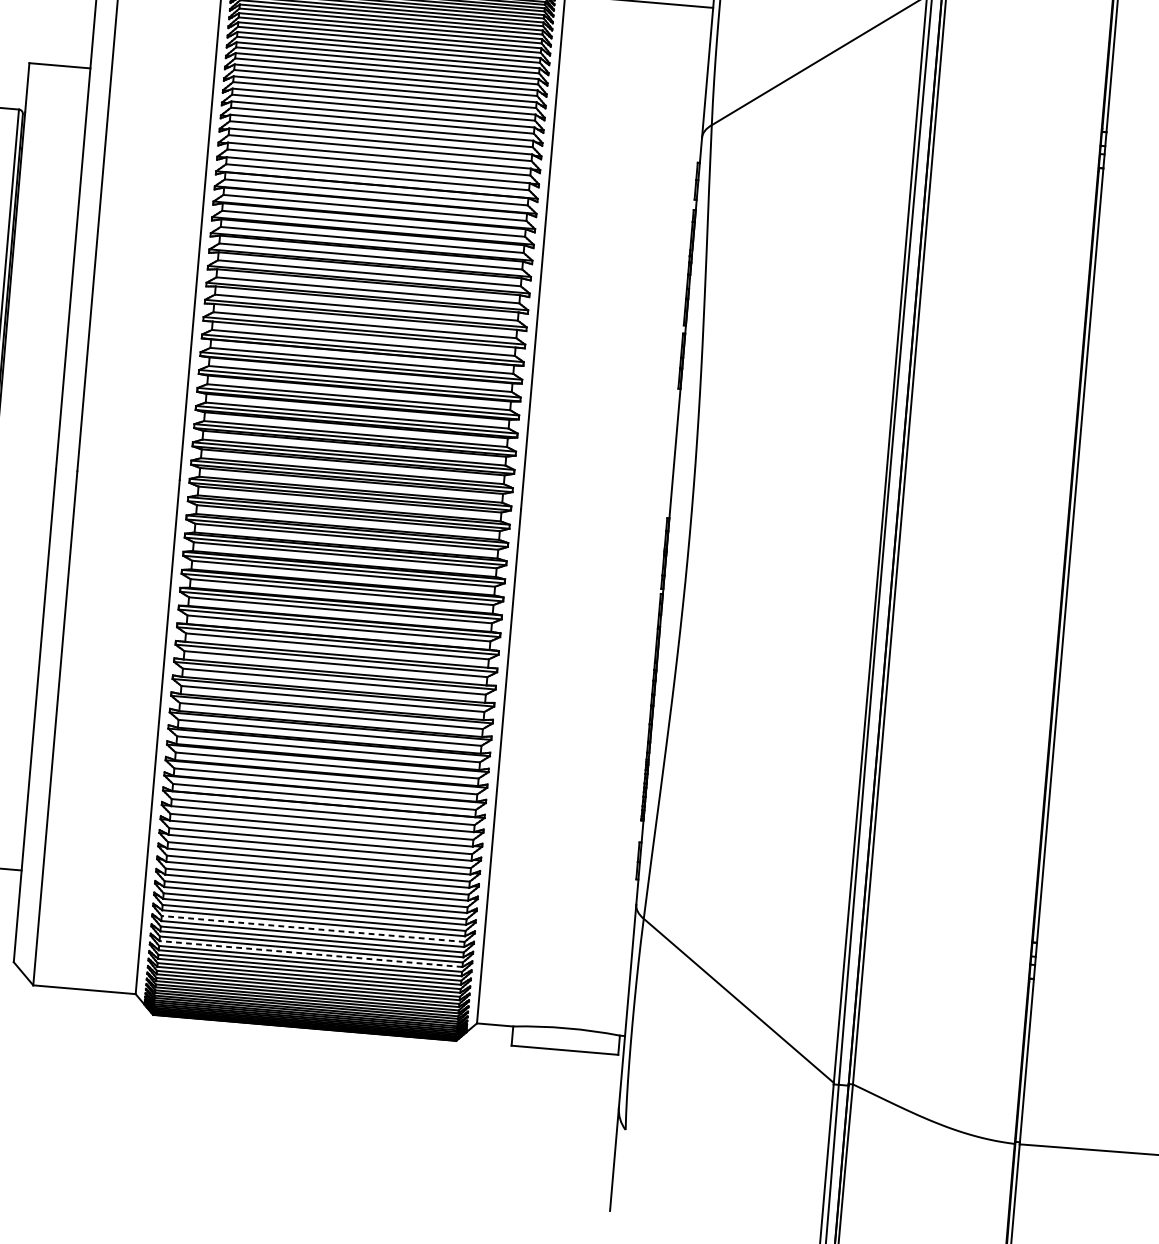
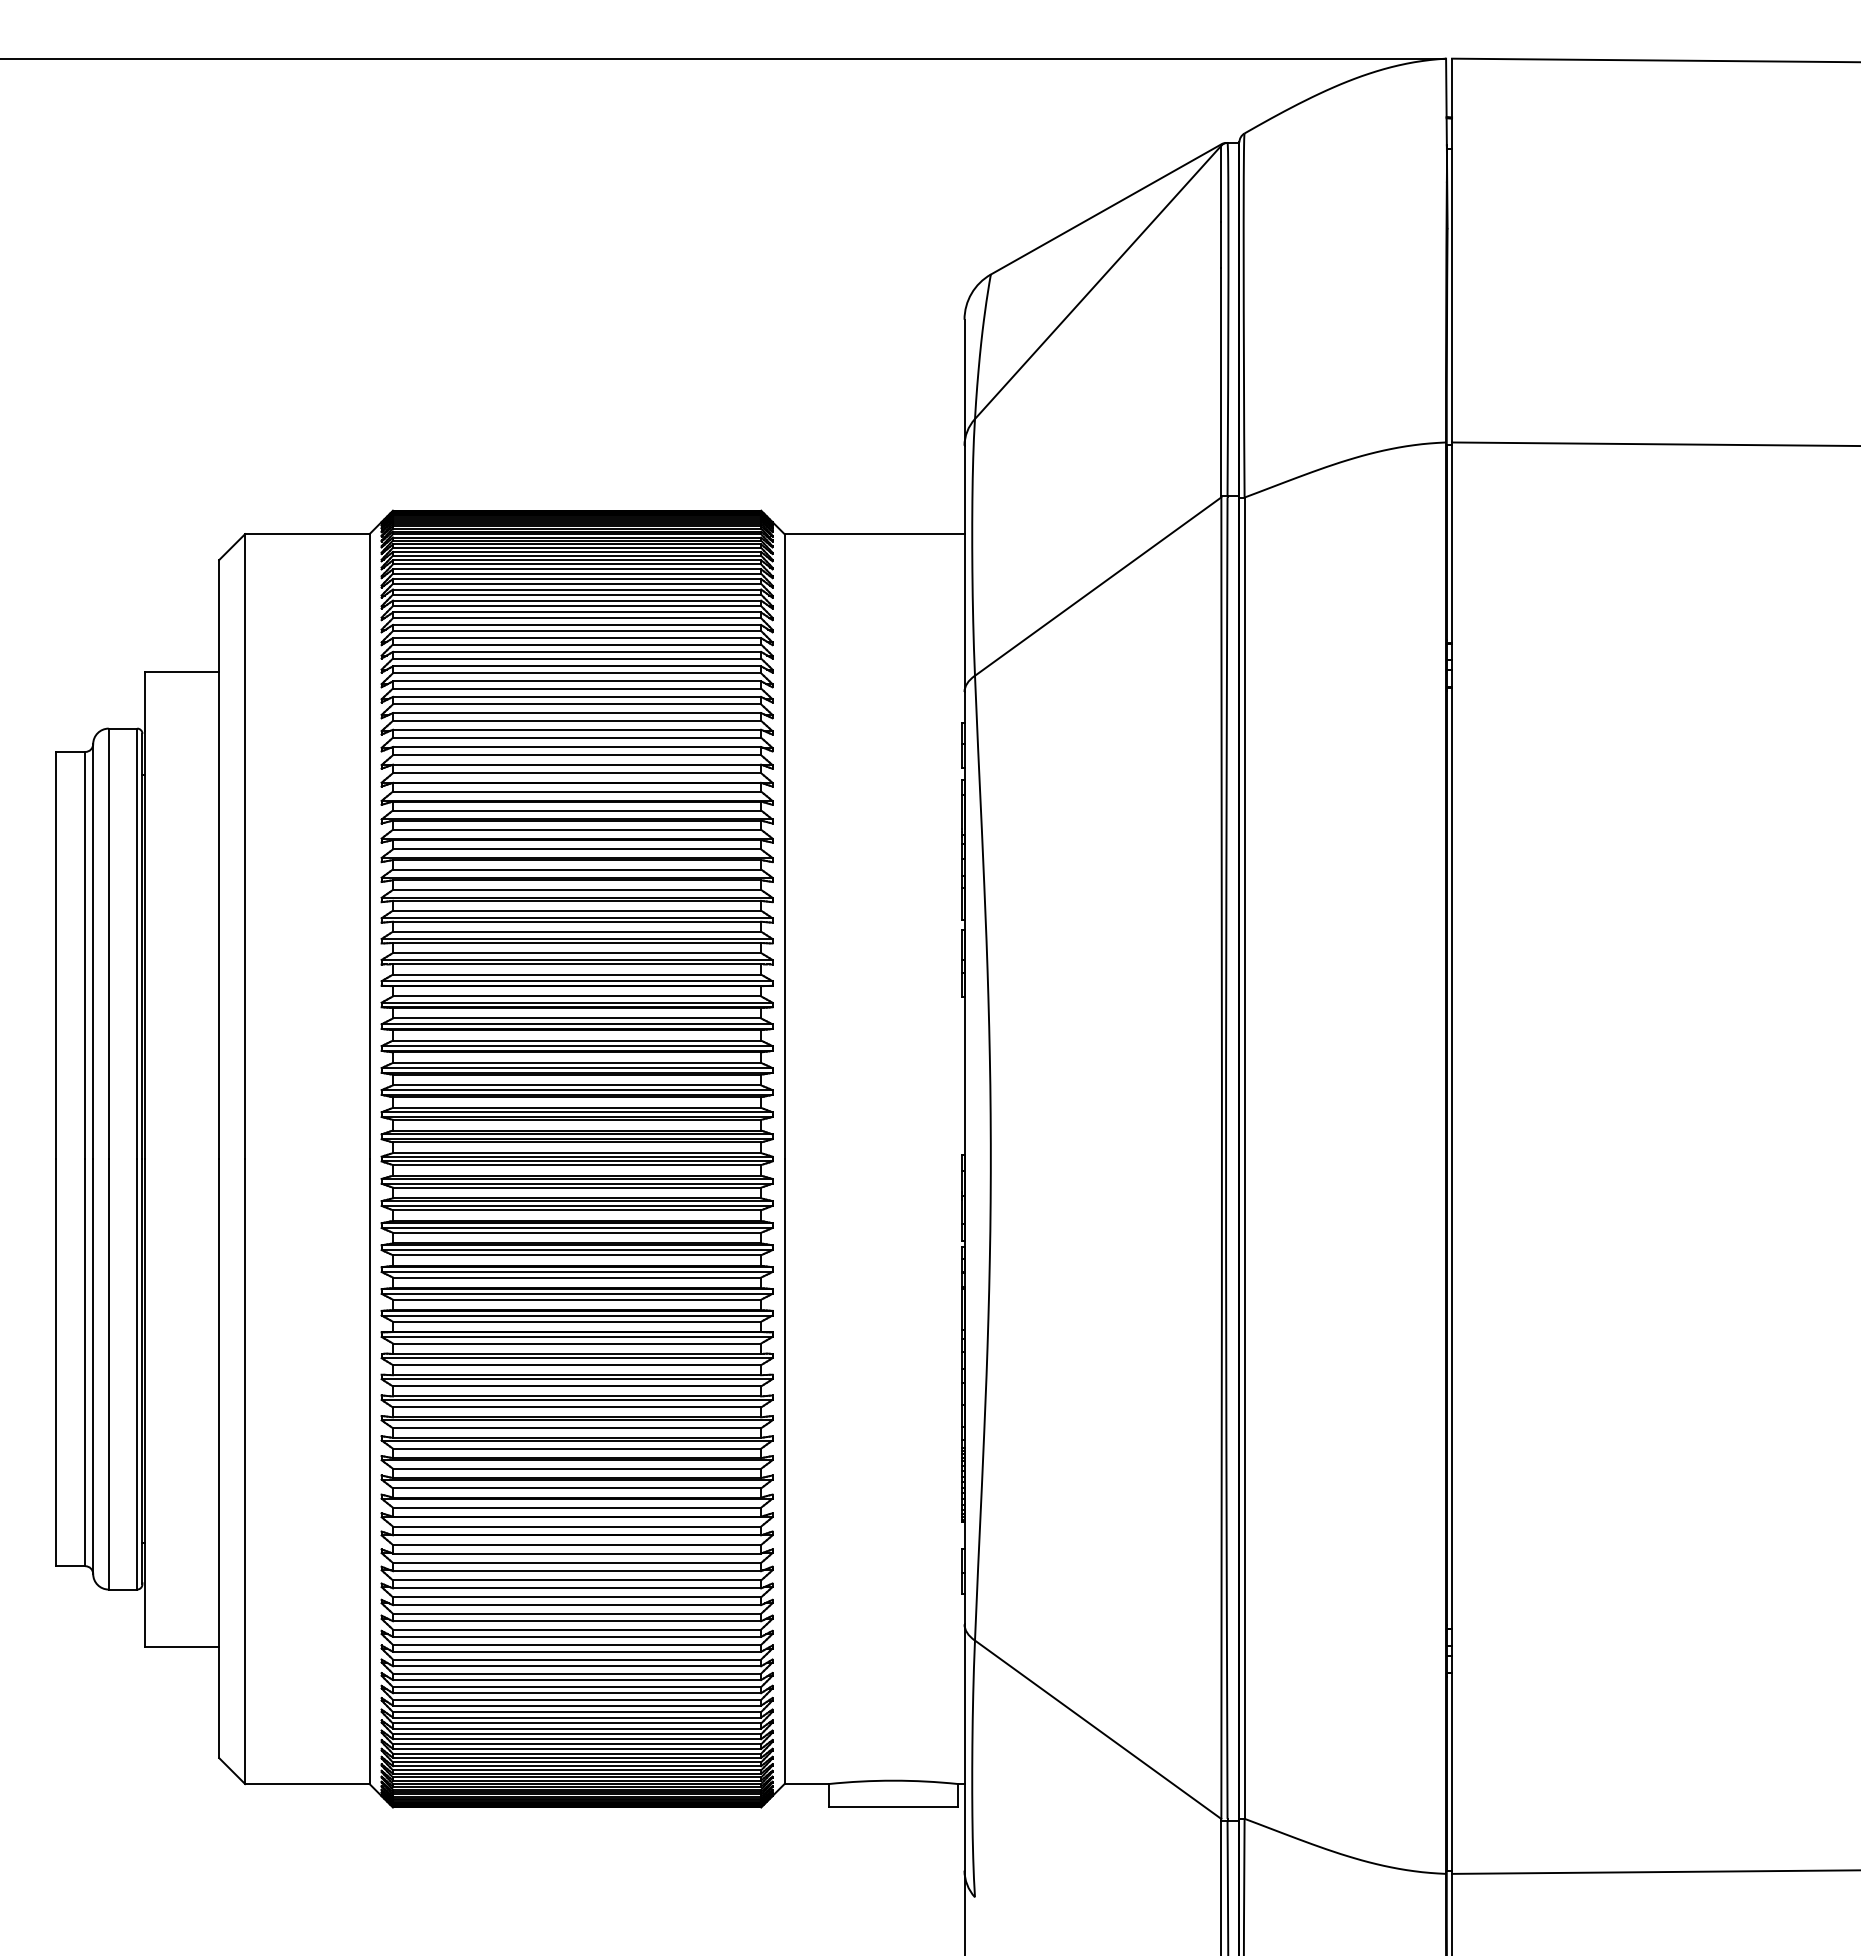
line: (312, 929) -> (576, 1687), dashed -> solid
line: (310, 953) -> (576, 1717), dashed -> solid

